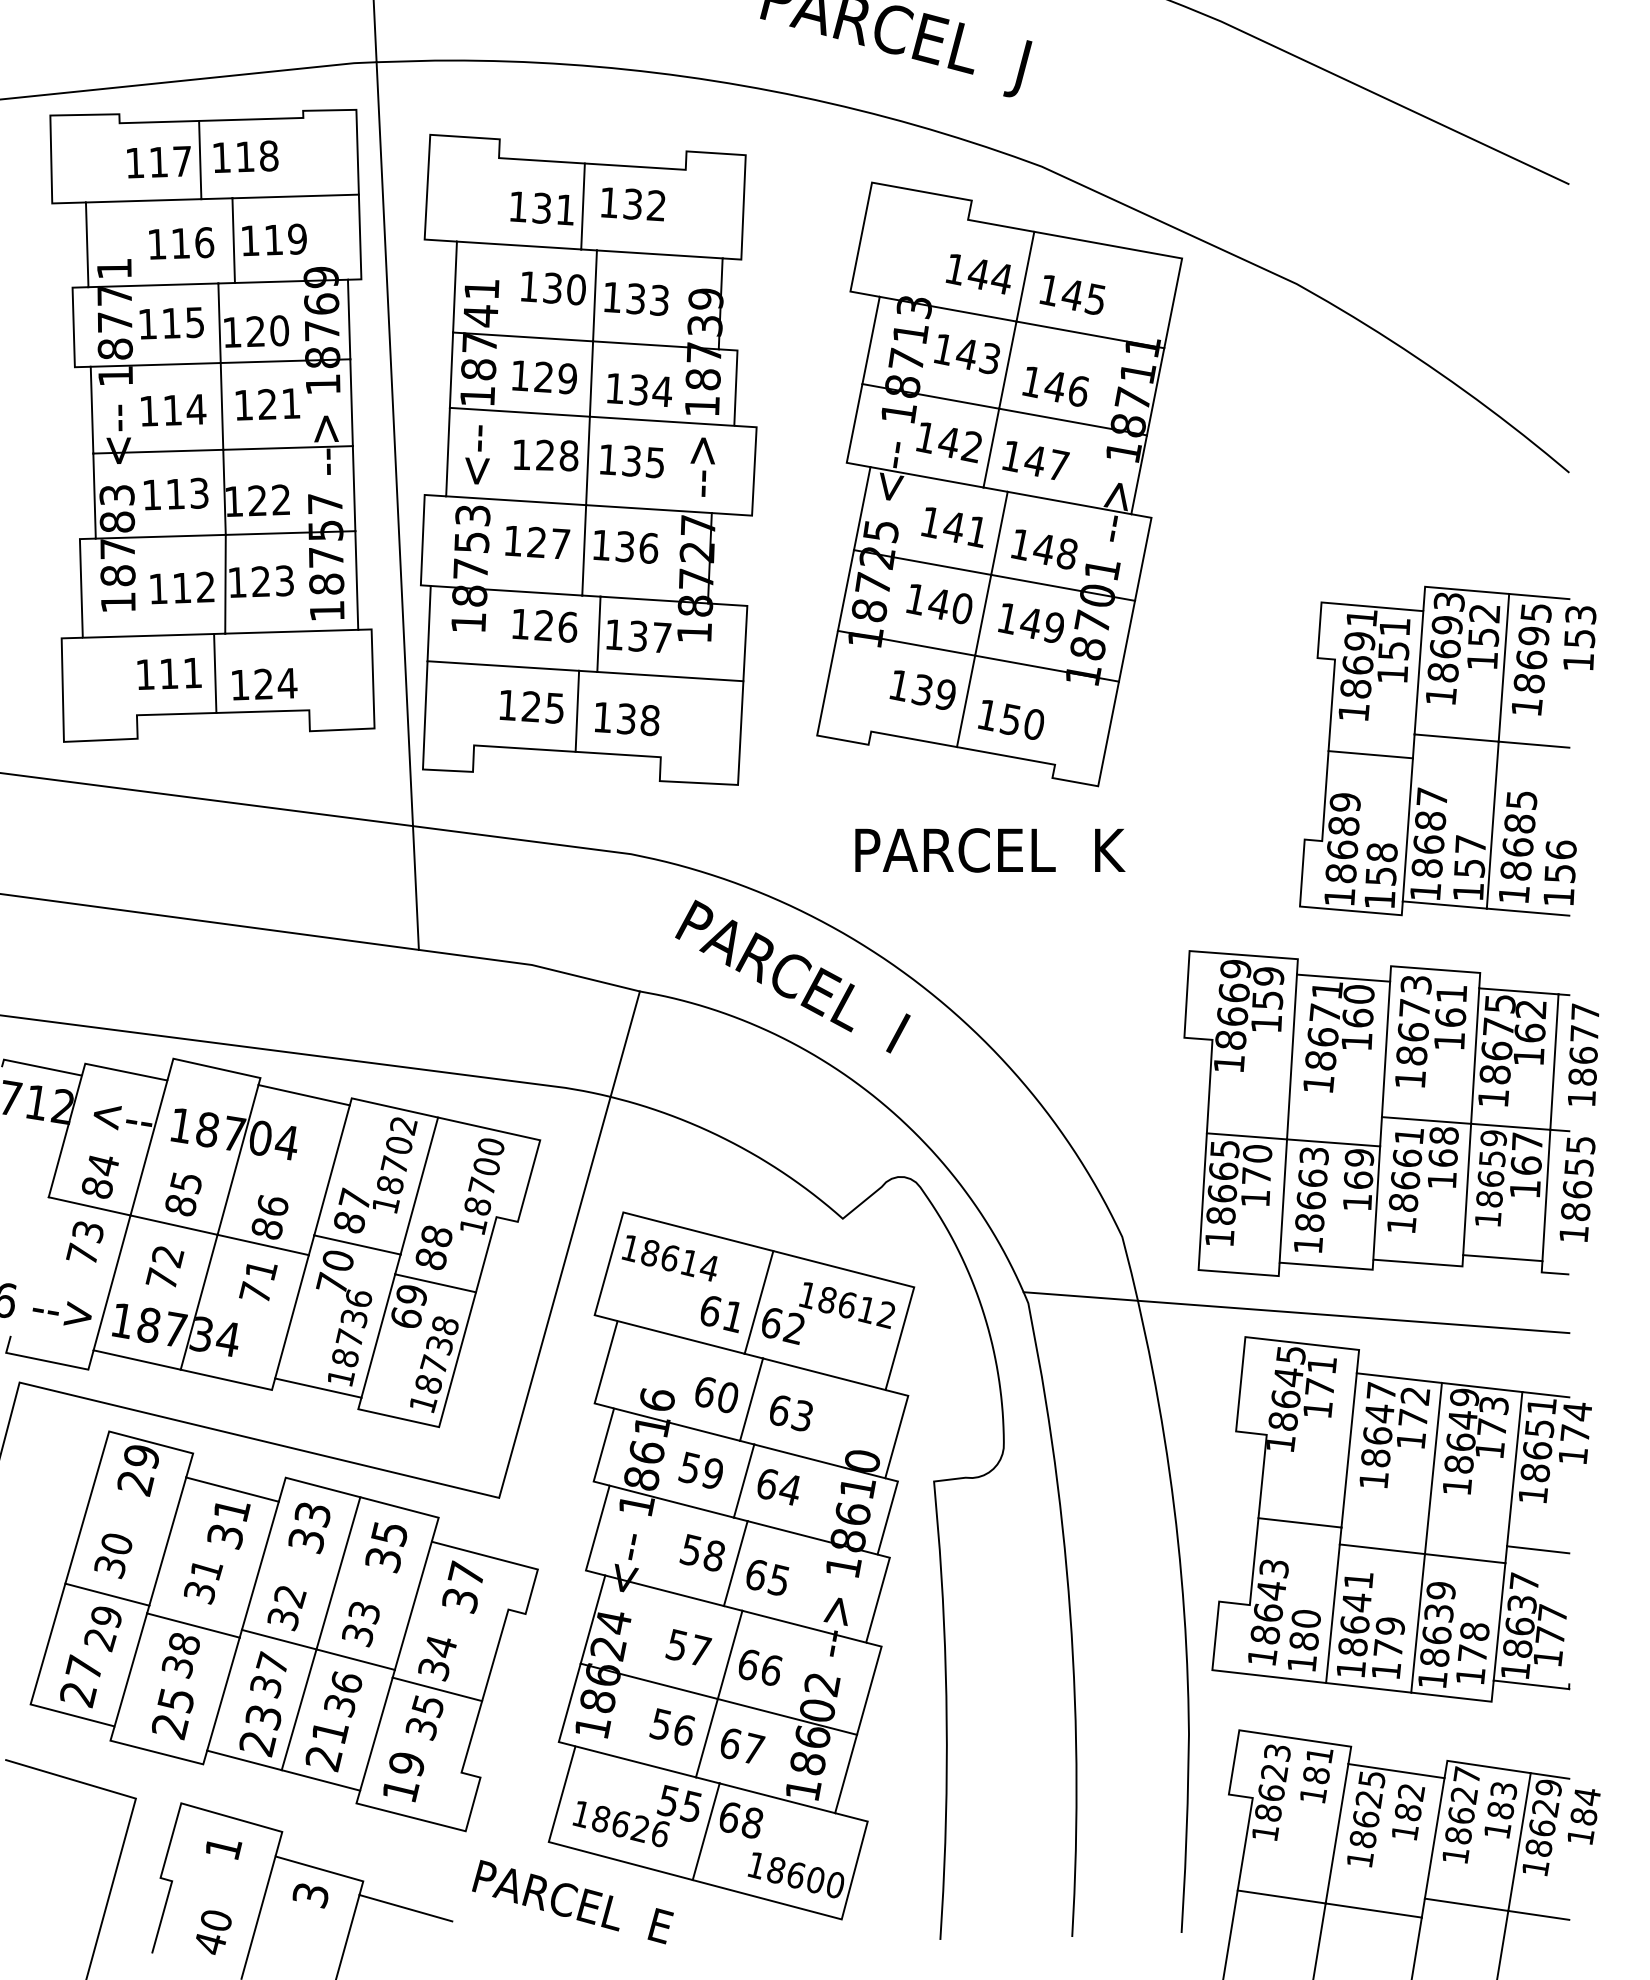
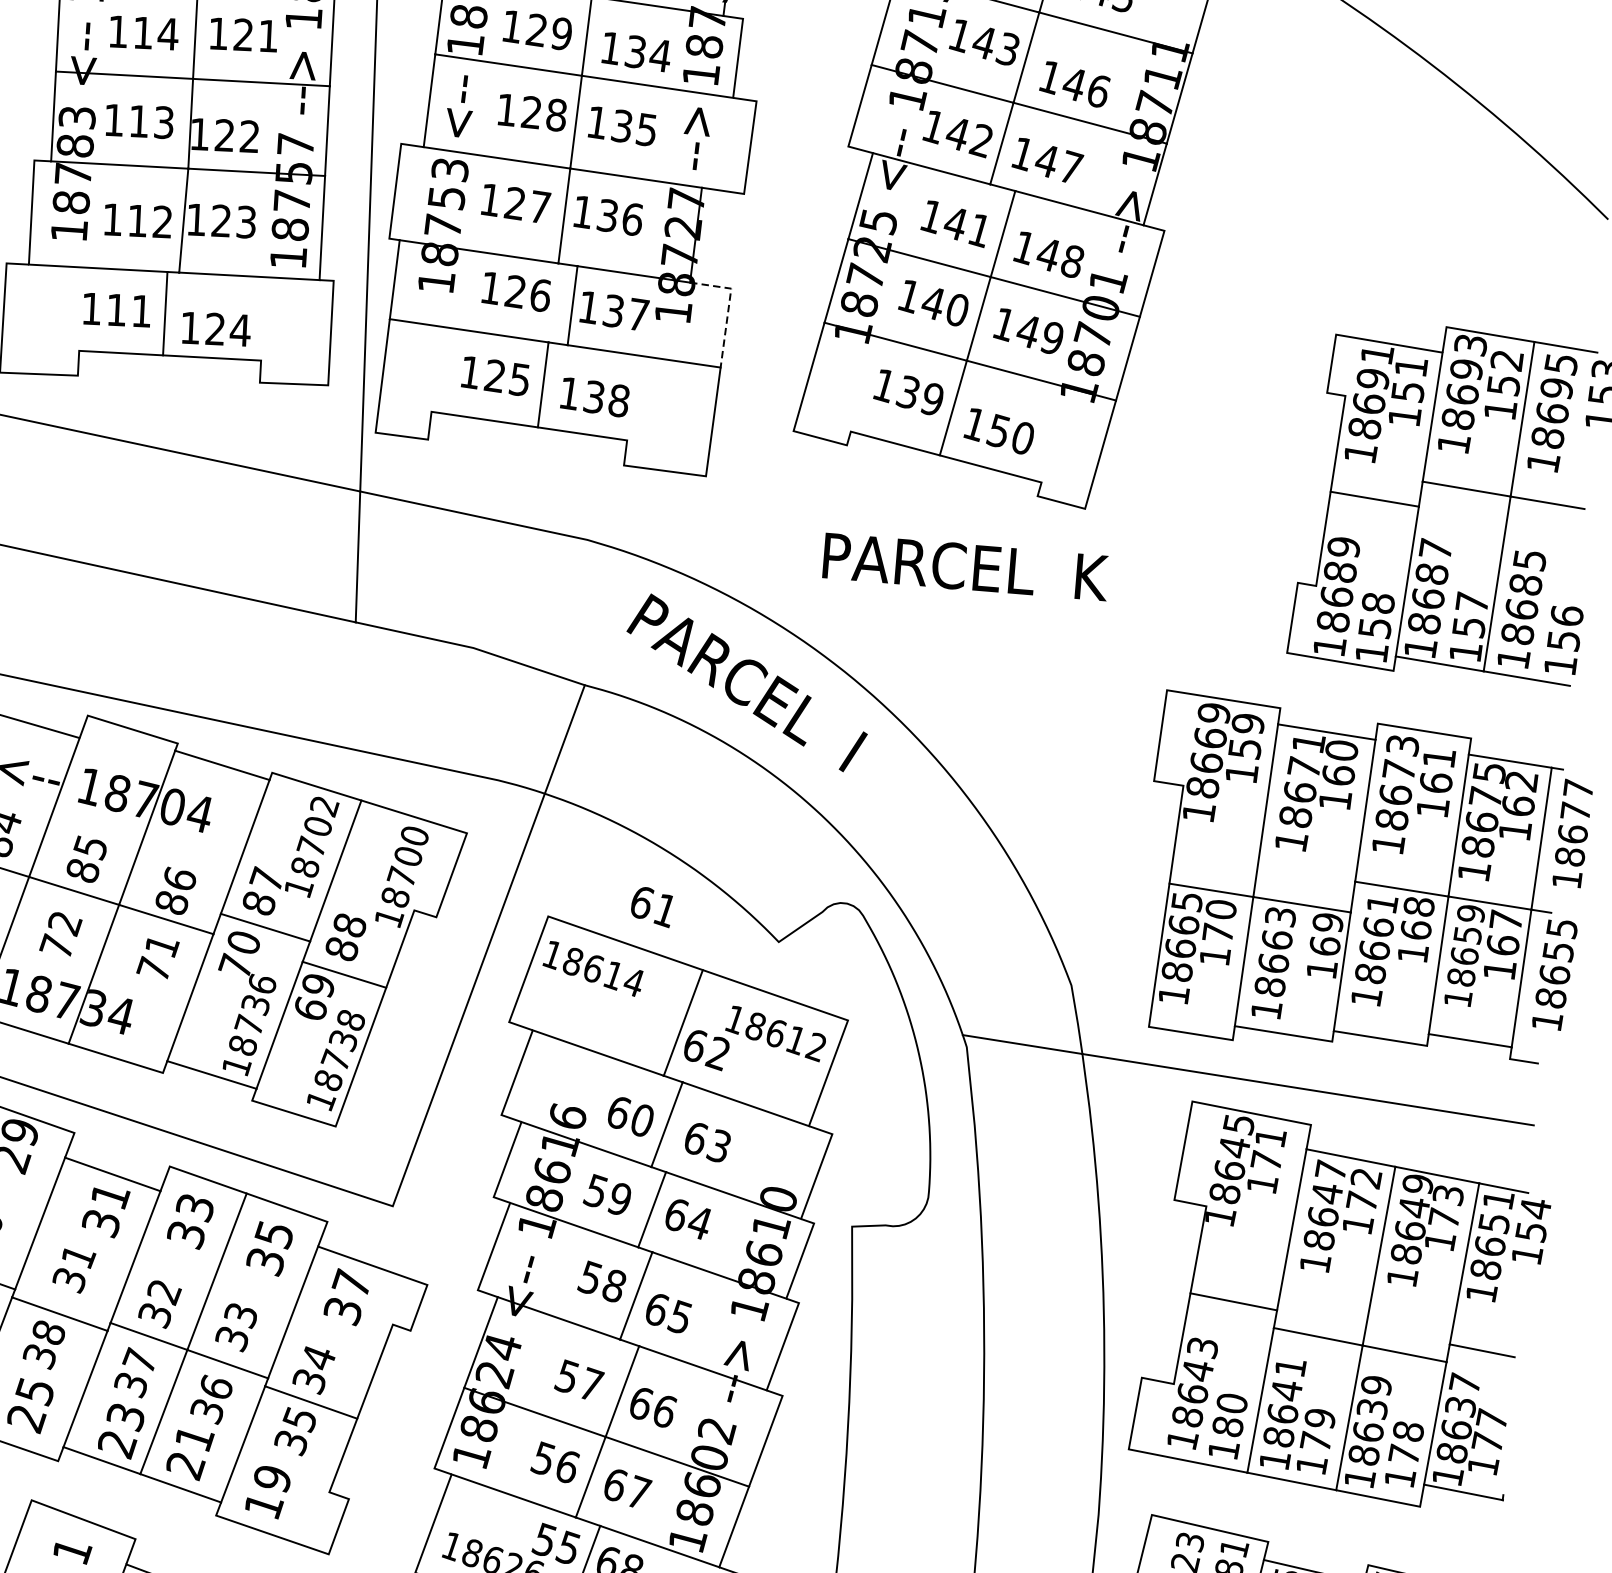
line: (746, 623) -> (728, 307), solid -> dashed
text: (719, 1314) -> (650, 906), moved
text: (1574, 1433) -> (1530, 1231), 174 -> 154

